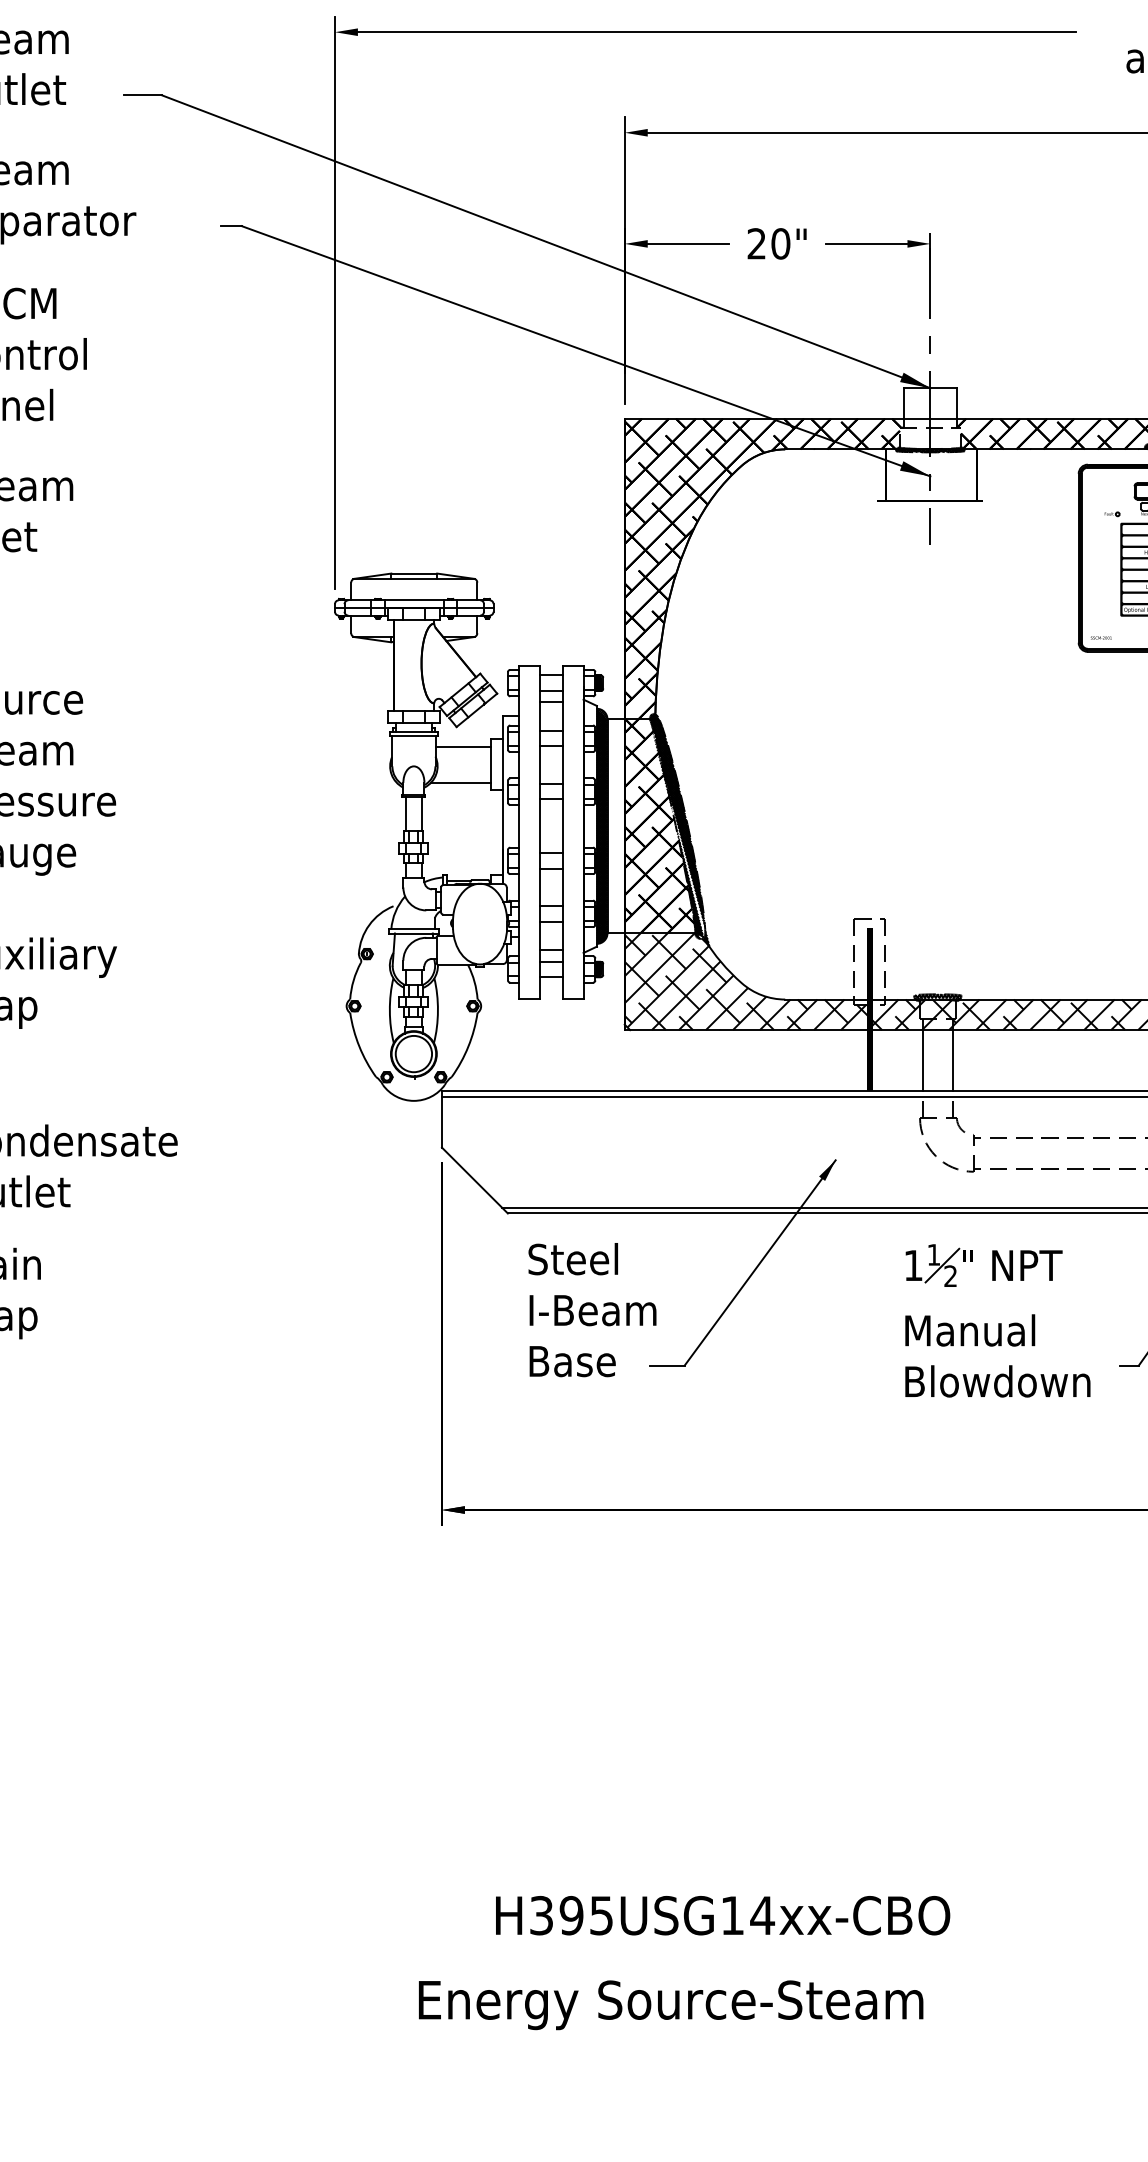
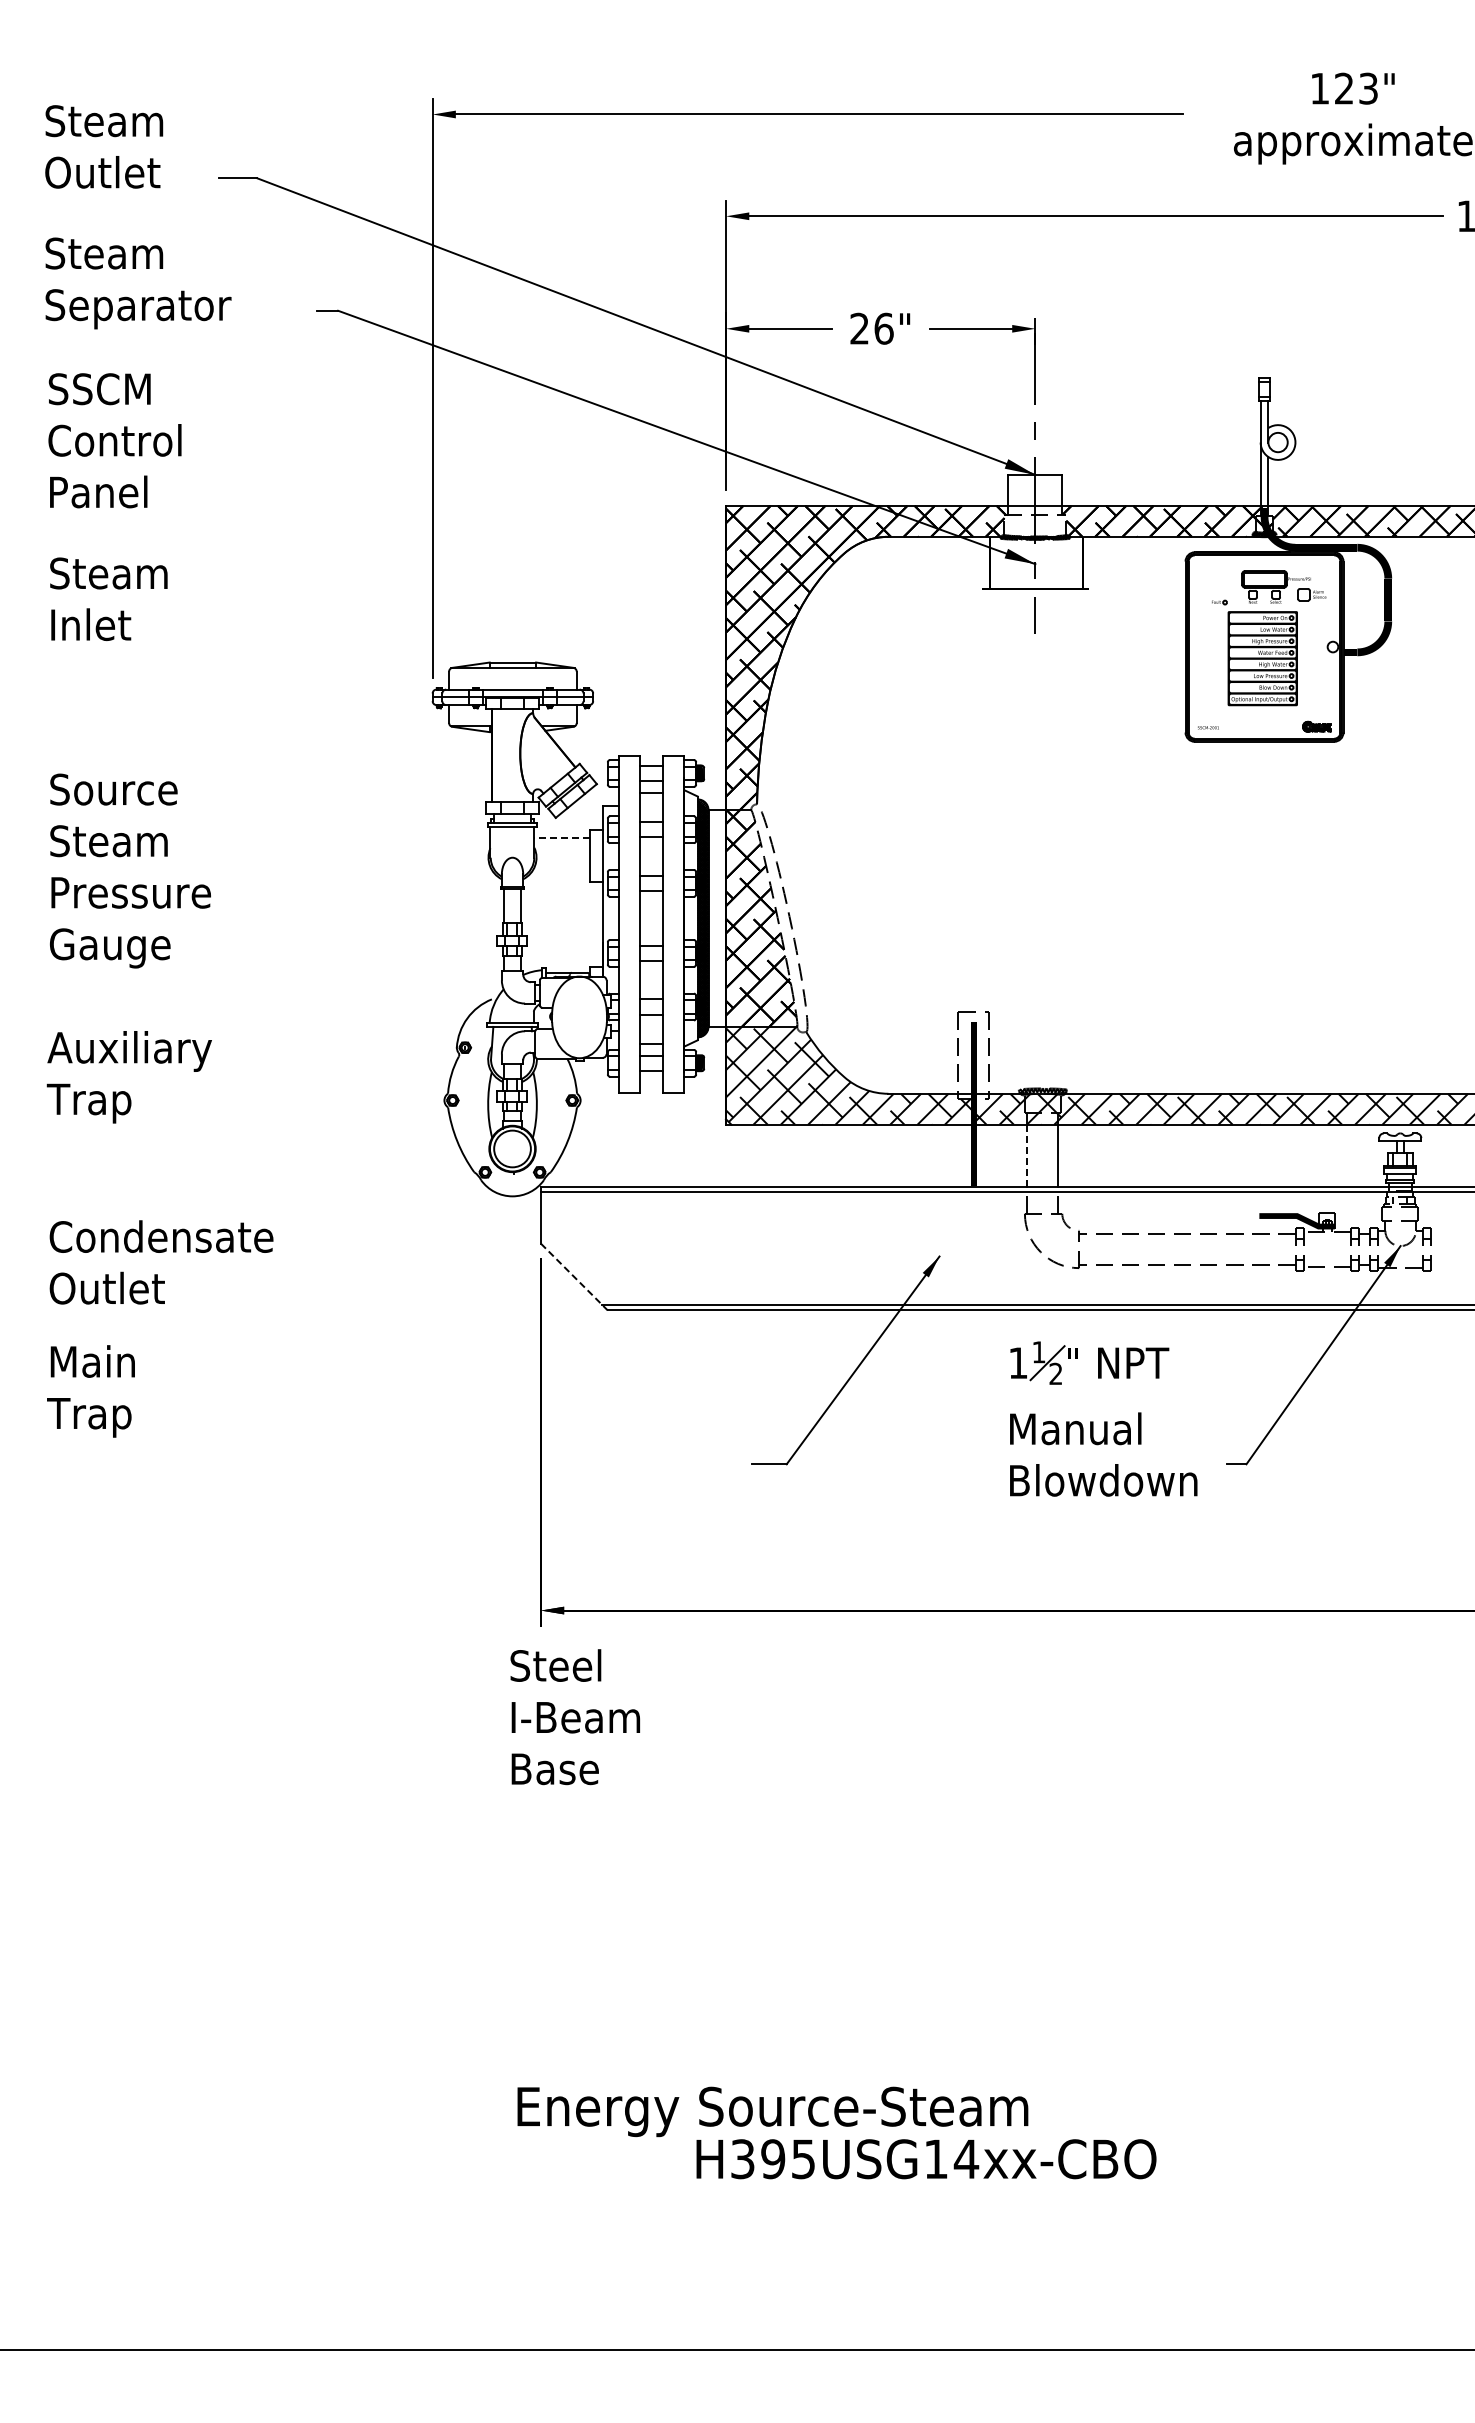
text: (780, 243) -> (883, 328), 20" -> 26"
line: (463, 747) -> (562, 838), solid -> dashed
line: (460, 782) -> (559, 874), removed
hatch: (679, 830) -> (781, 922), removed
line: (922, 1060) -> (1027, 1155), solid -> dashed
line: (475, 1181) -> (574, 1277), solid -> dashed
text: (591, 1310) -> (574, 1717), moved
text: (723, 1915) -> (926, 2159), moved

